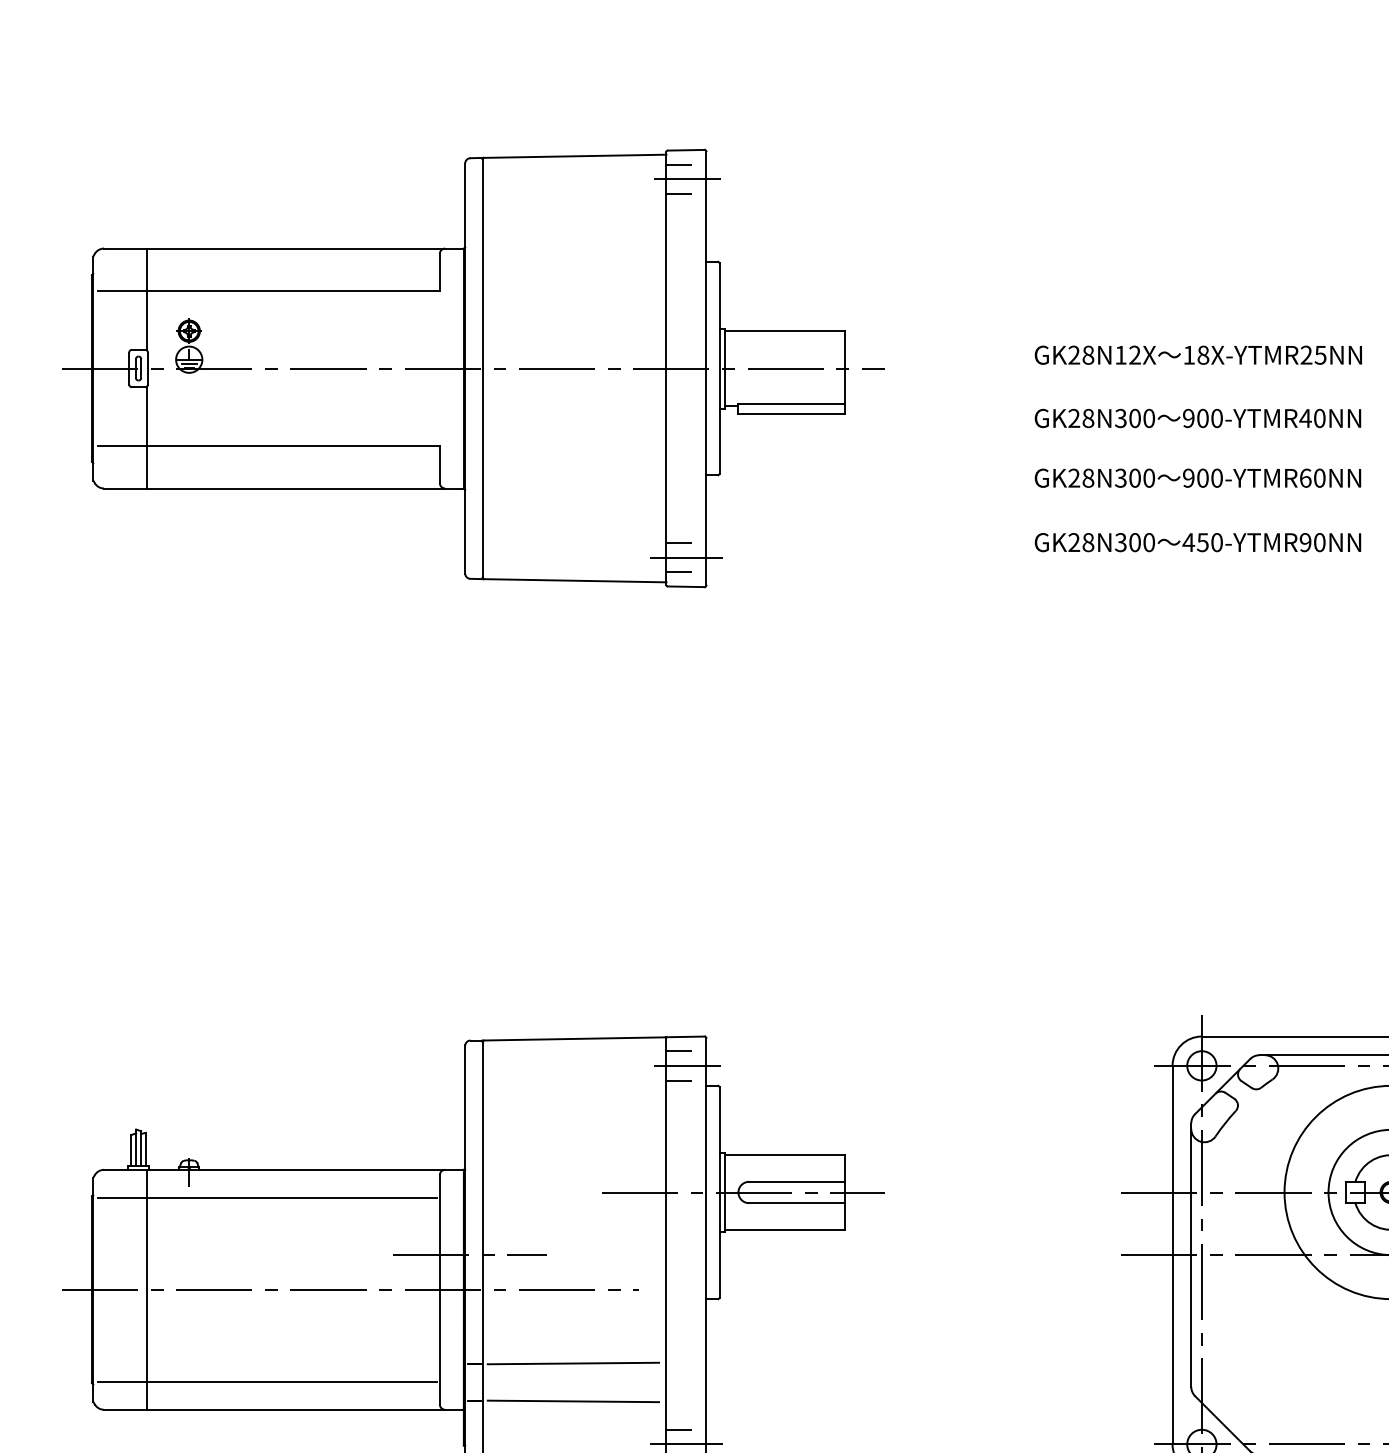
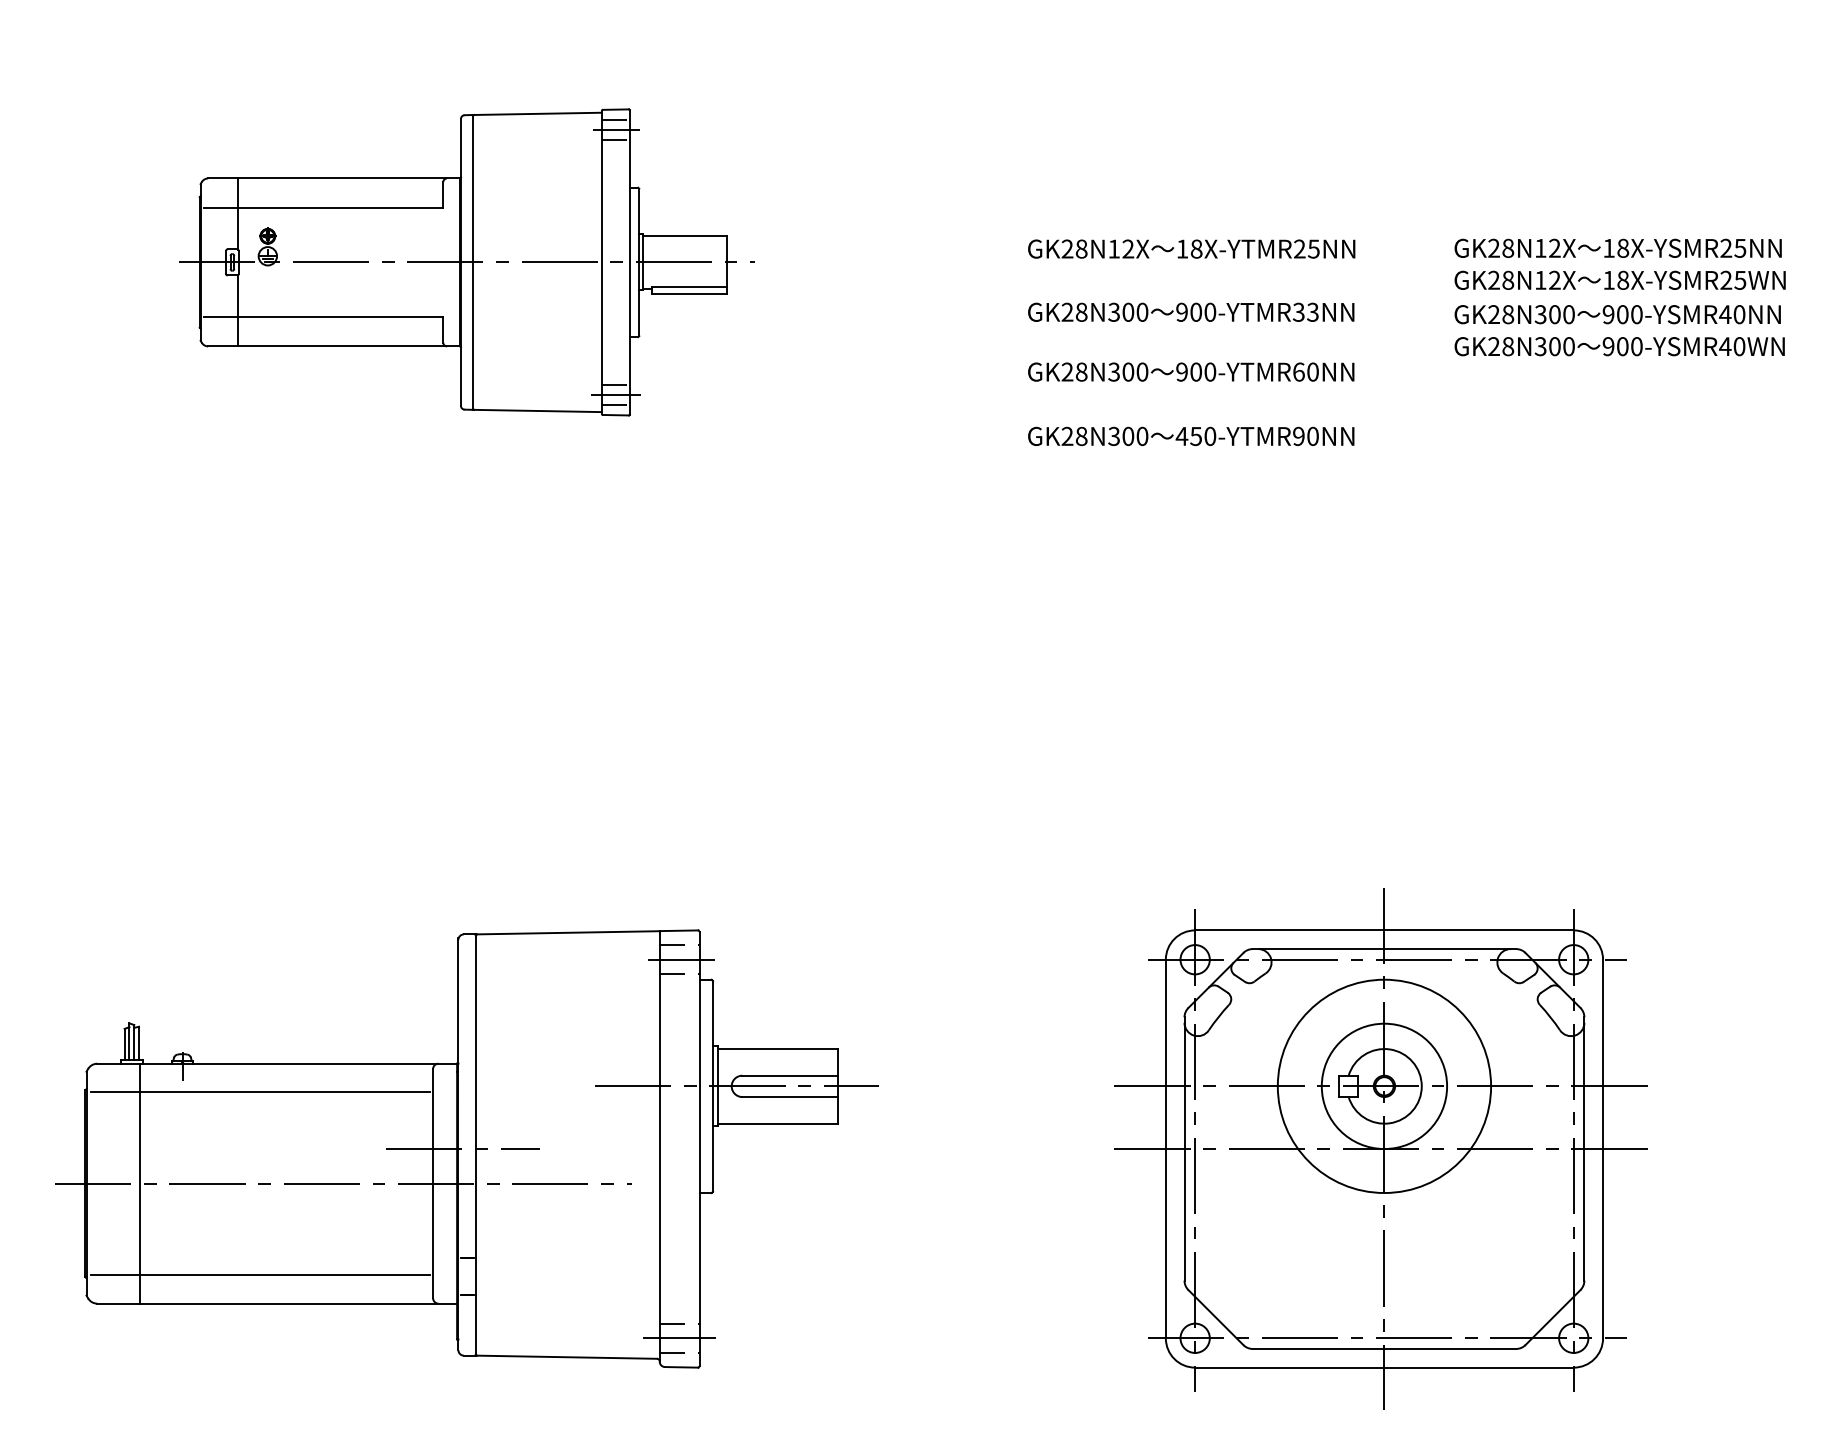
part: (473, 368) -> (466, 262), size x0.7
text: (1312, 417) -> (1305, 311), 900-YTMR40NN -> 900-YTMR33NN
line: (573, 1363) -> (566, 1257), removed
line: (573, 1401) -> (566, 1295), removed

